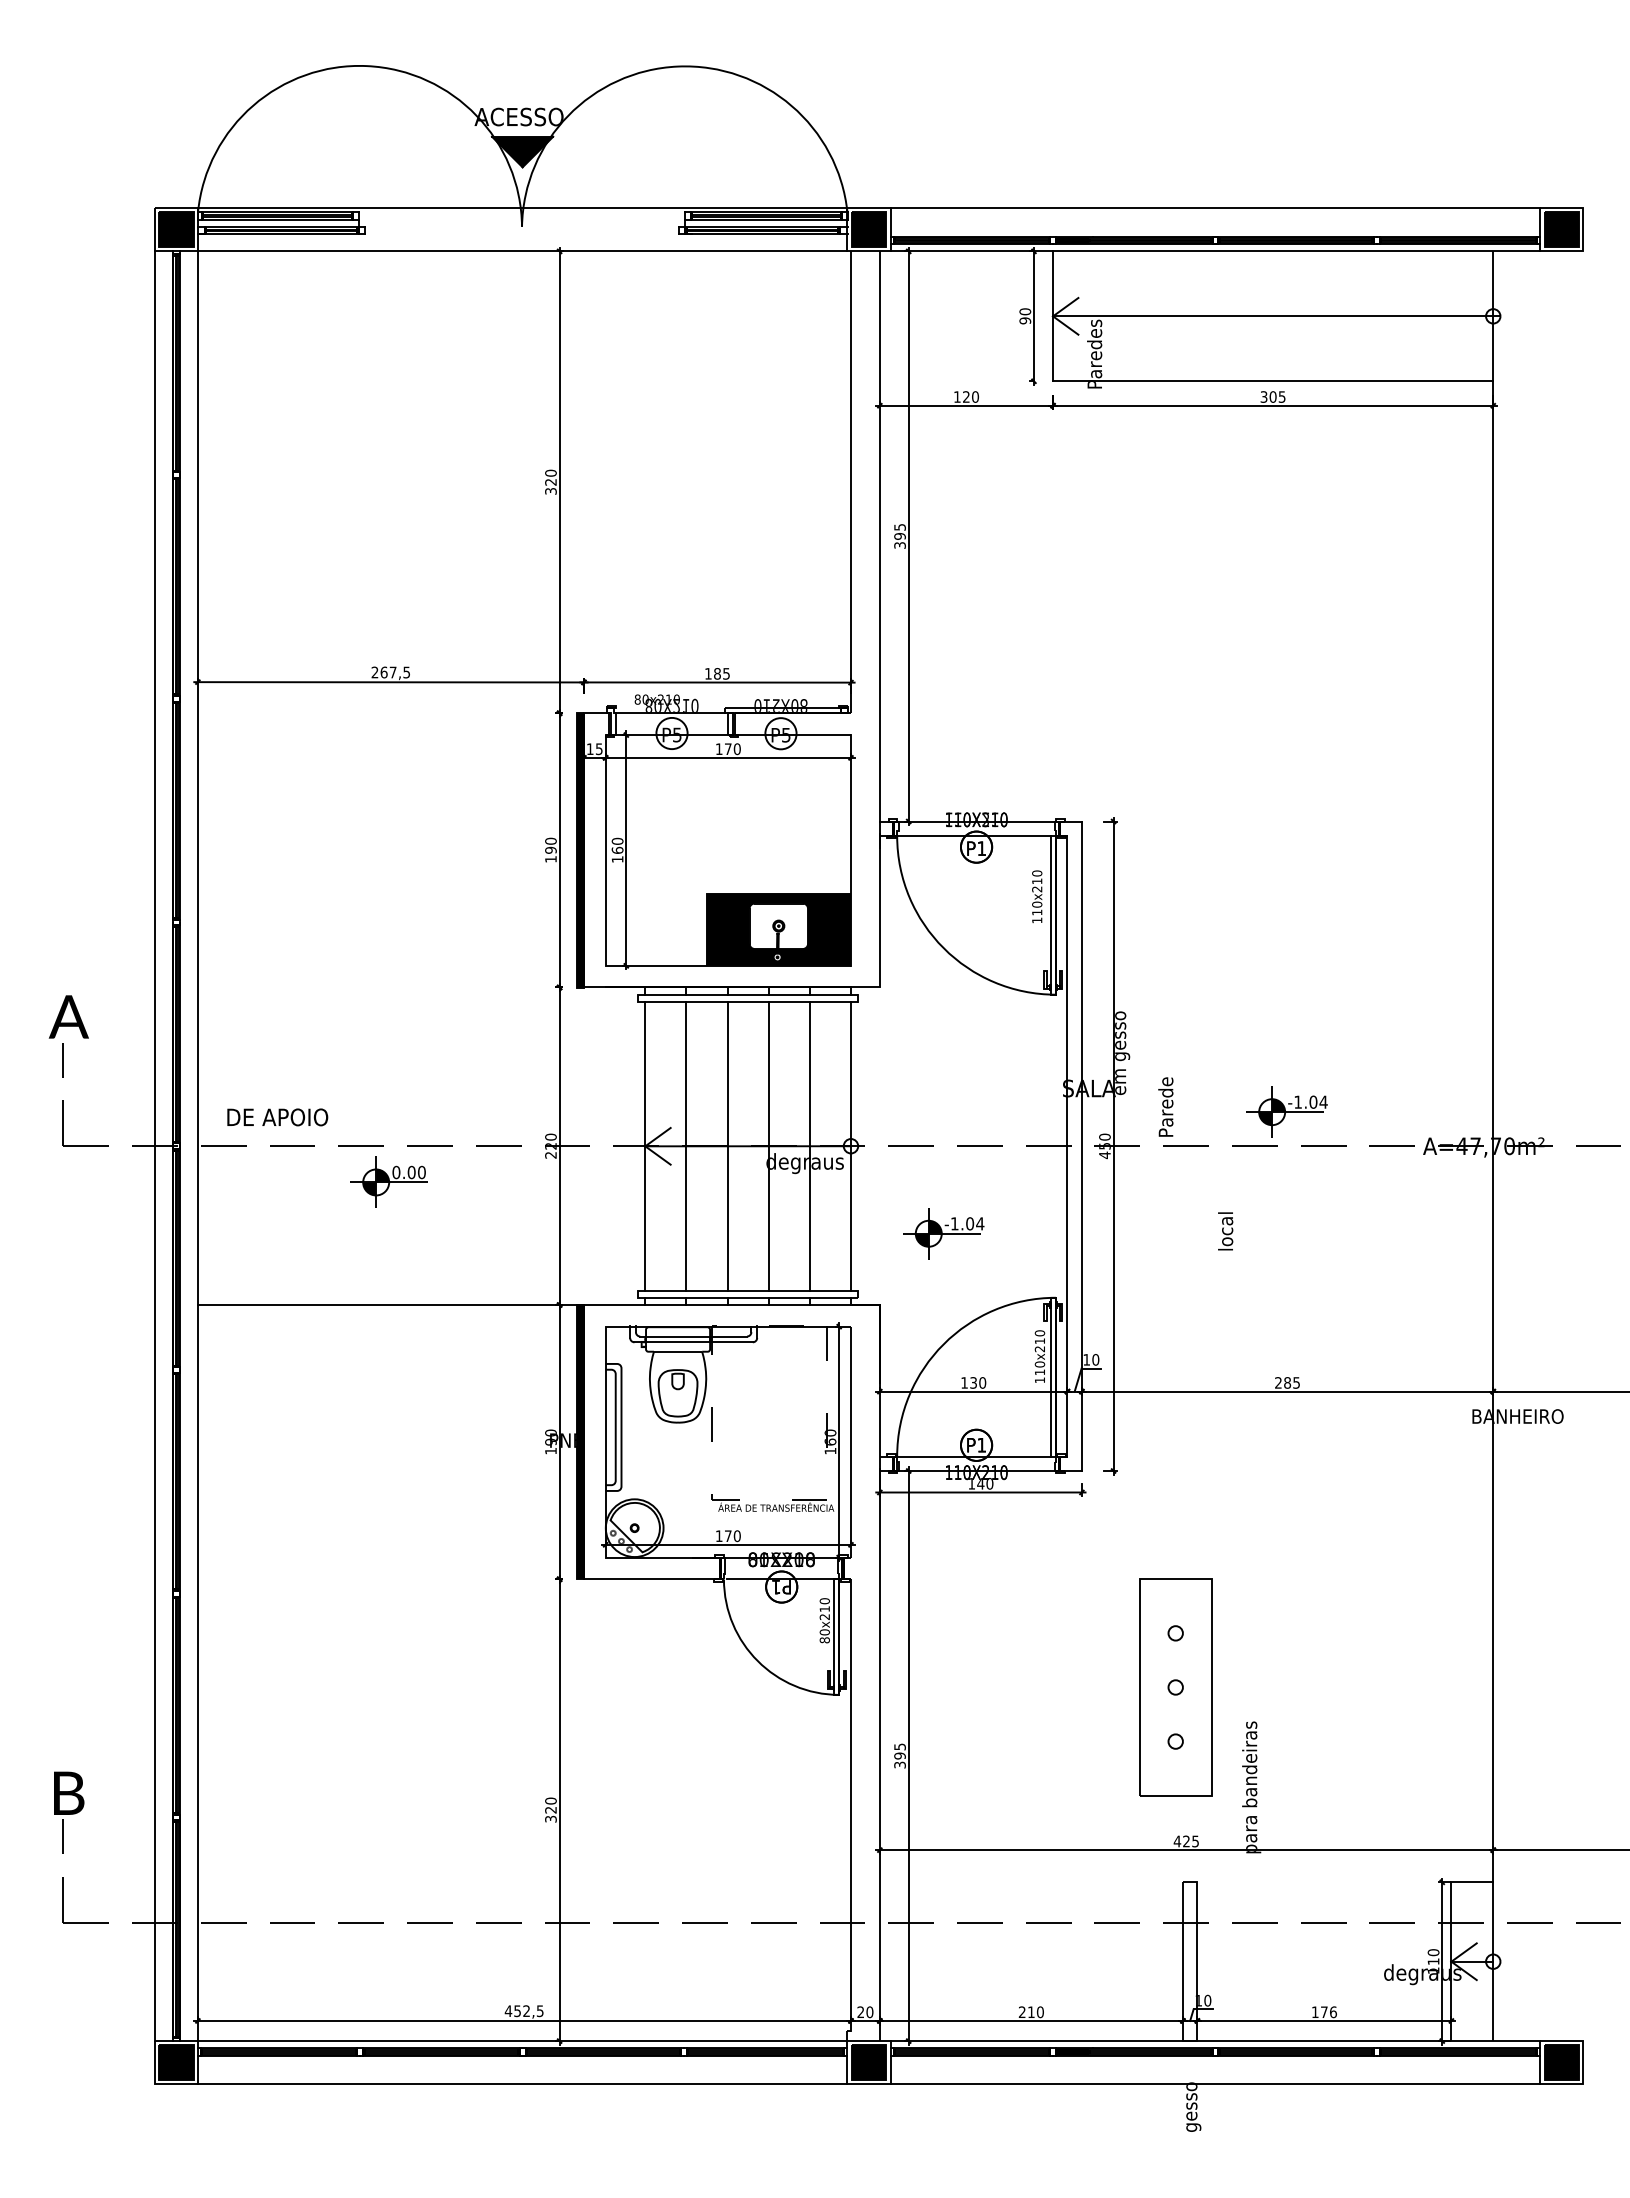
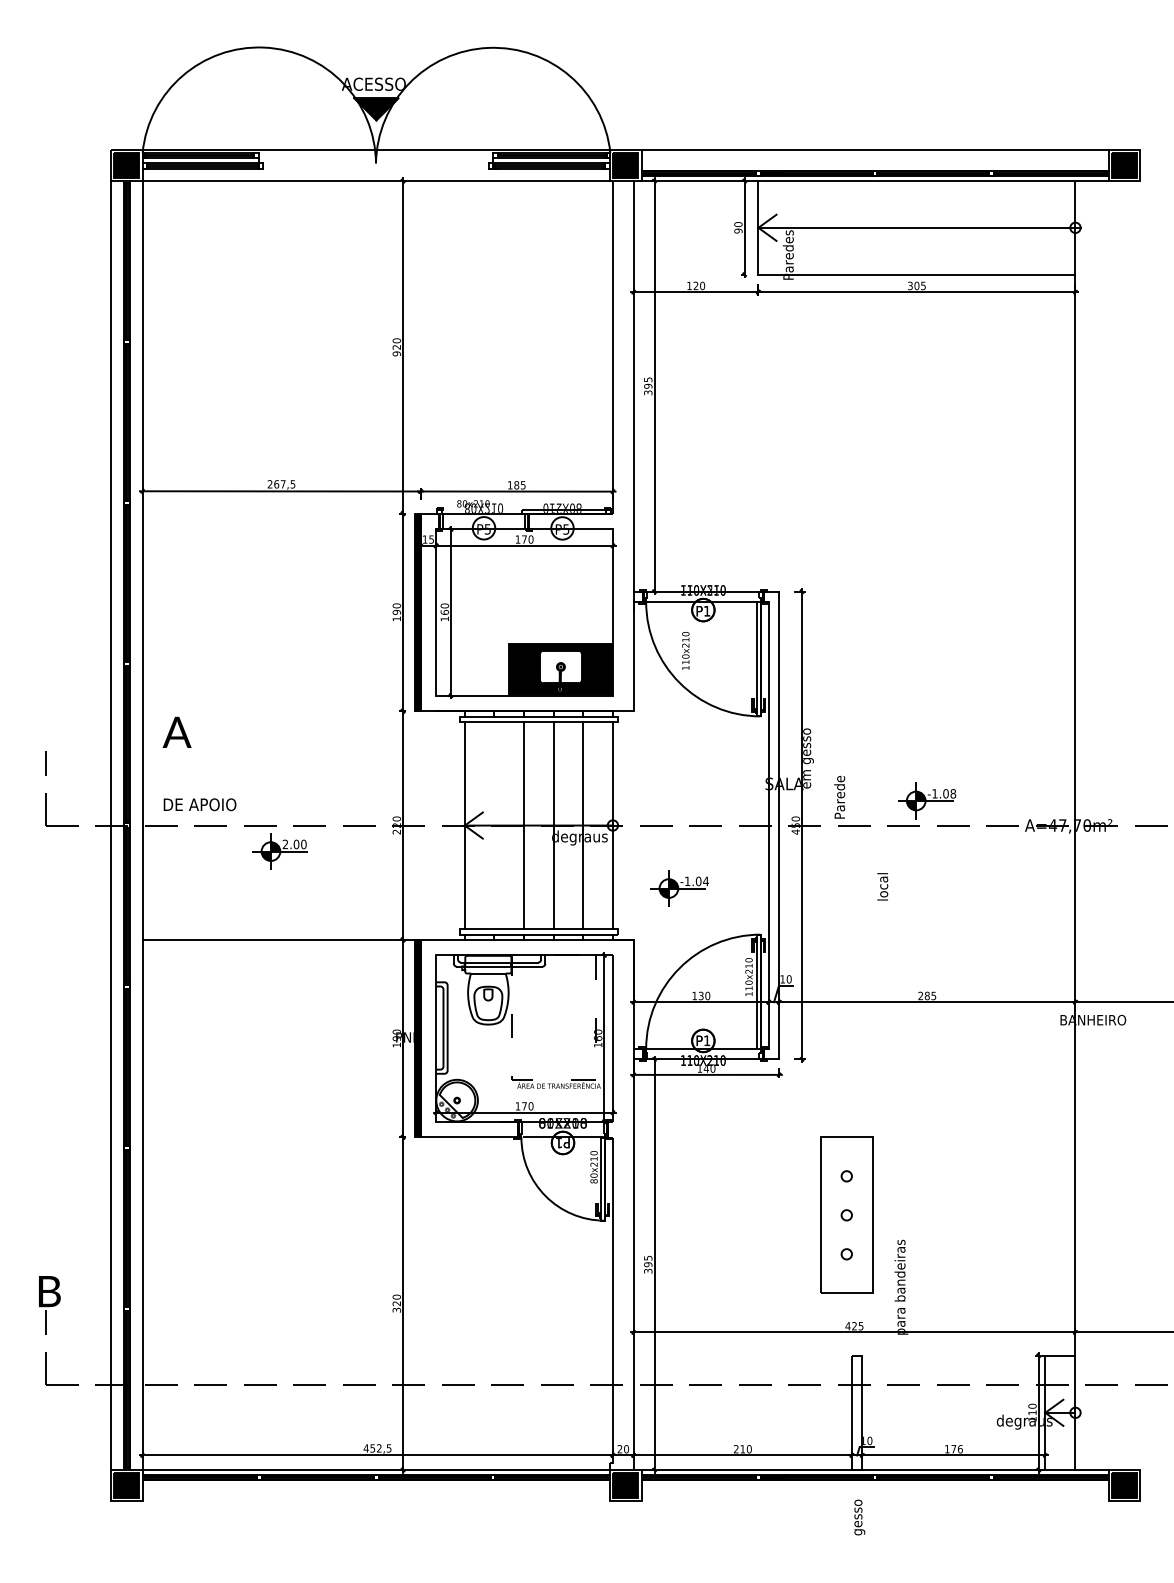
text: (550, 490) -> (396, 353), 320 -> 920
text: (1037, 896) -> (686, 650), moved
text: (68, 1016) -> (176, 732), moved
text: (1323, 1101) -> (953, 793), -1.04 -> -1.08
line: (686, 1146) -> (494, 825), removed
text: (396, 1172) -> (285, 844), 0.00 -> 2.00
line: (522, 2084) -> (376, 1501), removed
line: (1215, 2084) -> (875, 1501), removed

